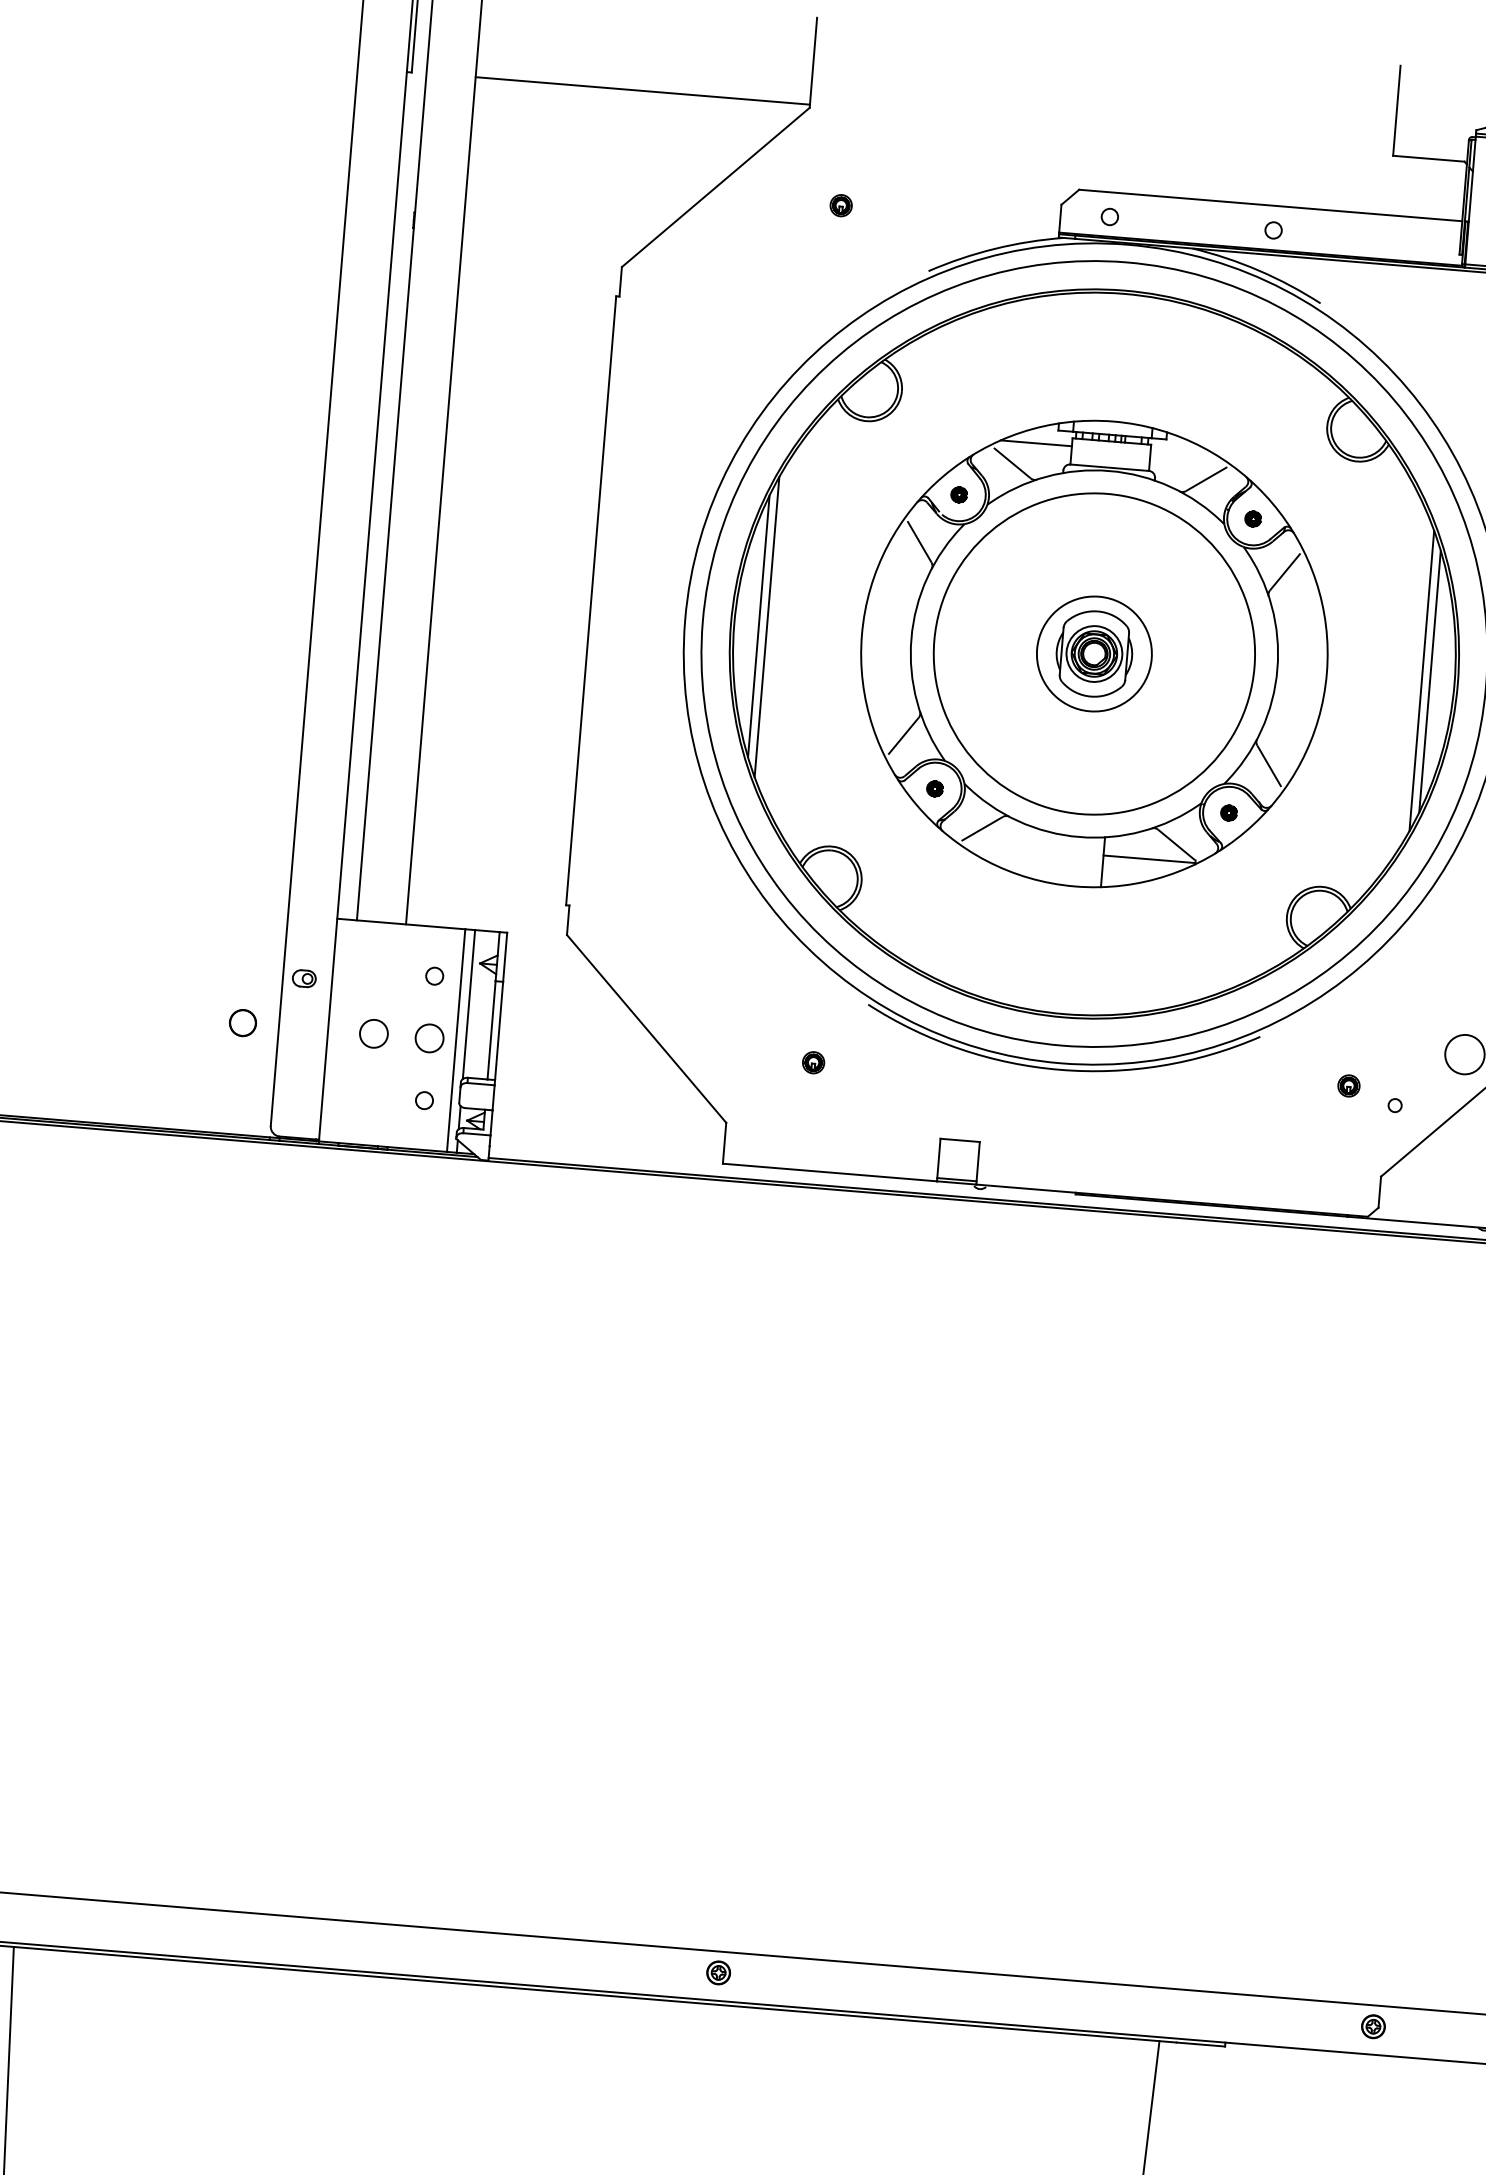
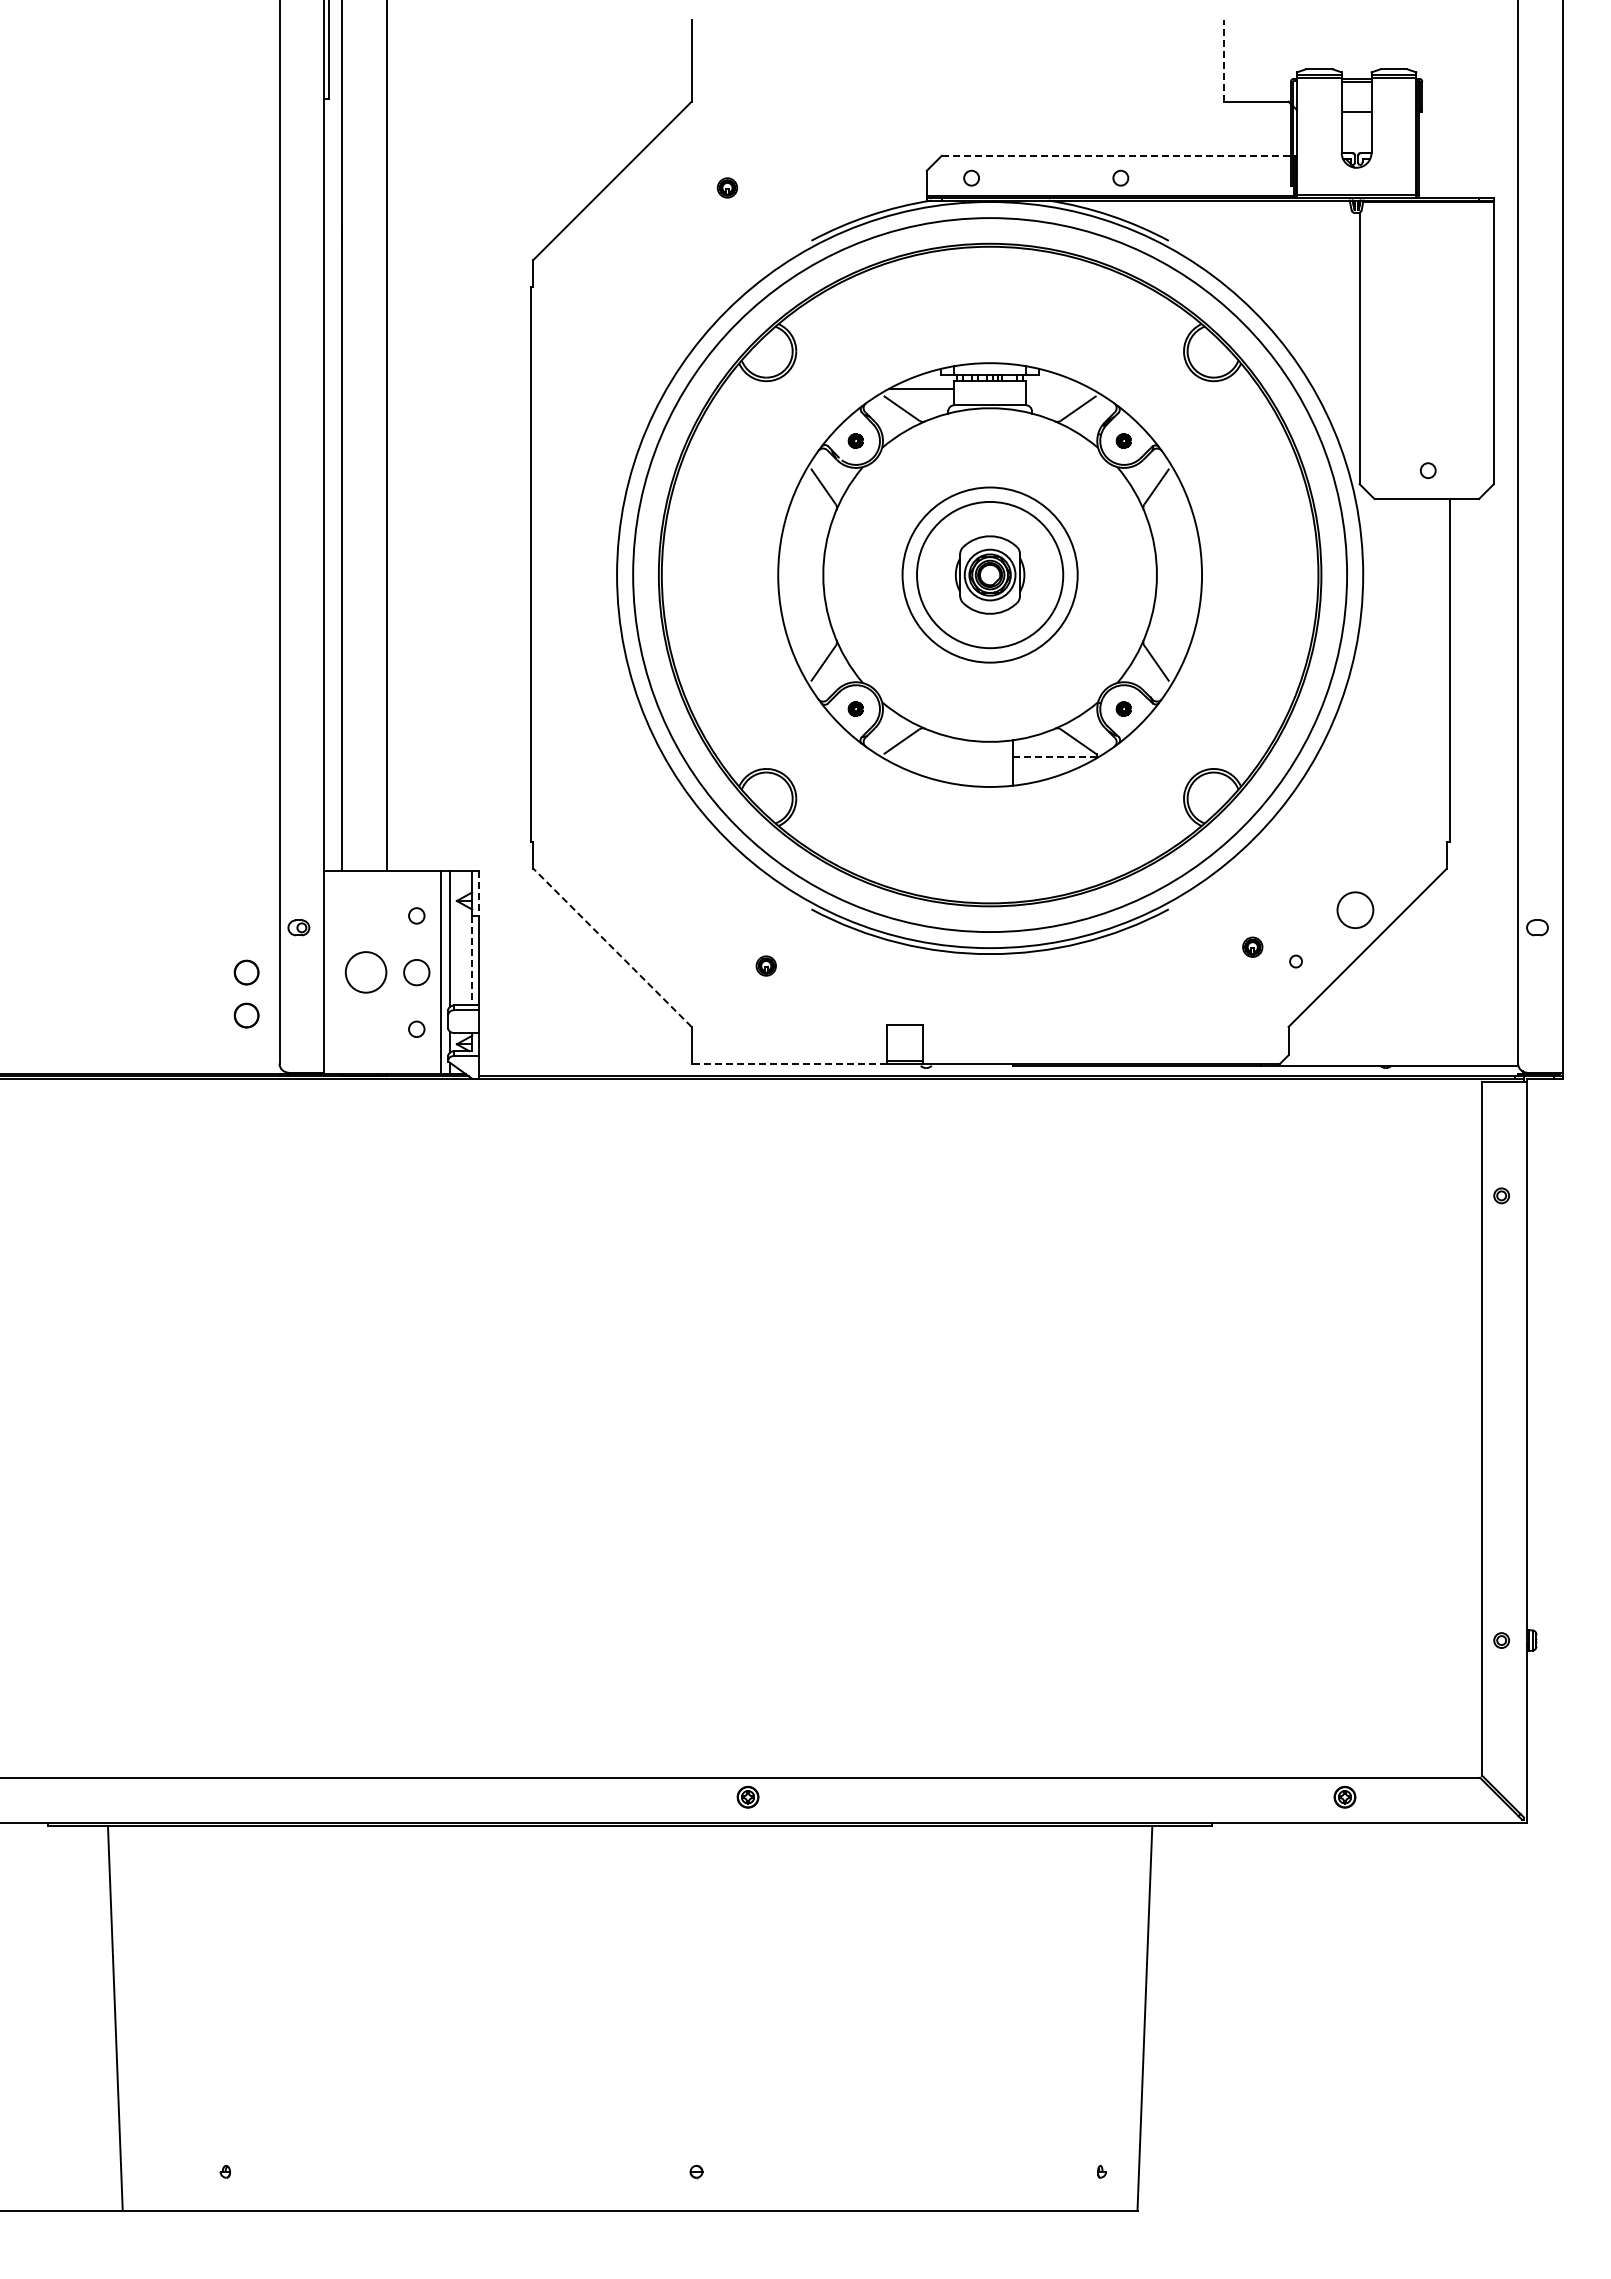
line: (641, 90) -> (538, 98), removed
line: (1396, 110) -> (1223, 60), solid -> dashed
line: (1270, 205) -> (1116, 155), solid -> dashed
line: (759, 625) -> (684, 574), removed
line: (766, 626) -> (691, 574), removed
circle: (1093, 653) -> (989, 574), size x1.4
circle: (1094, 654) -> (990, 575), size x0.6
line: (1421, 680) -> (1288, 574), removed
line: (1430, 681) -> (1296, 574), removed
line: (1149, 858) -> (1055, 756), solid -> dashed
line: (505, 958) -> (479, 894), solid -> dashed
line: (646, 1028) -> (612, 947), solid -> dashed
line: (491, 1030) -> (472, 960), solid -> dashed
circle: (373, 1033) -> (365, 972), size x1.6
part: (238, 1070) -> (246, 1015), added
line: (830, 1172) -> (789, 1064), solid -> dashed

